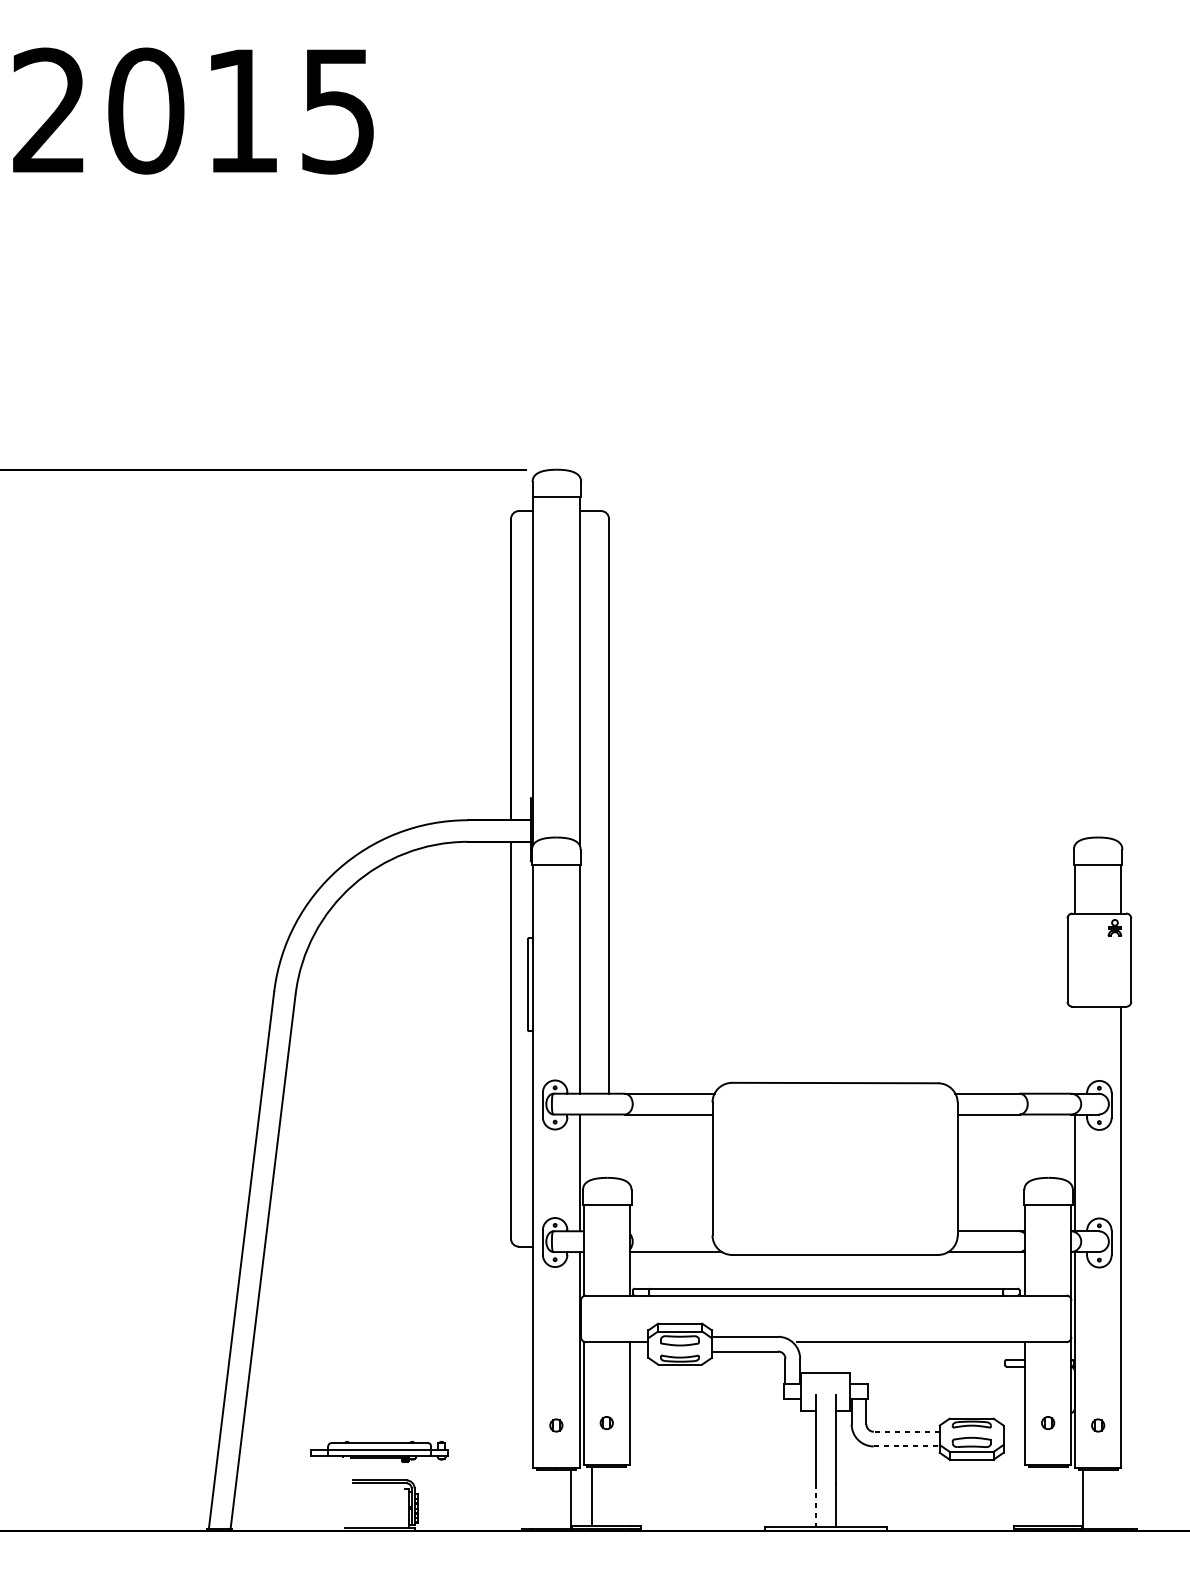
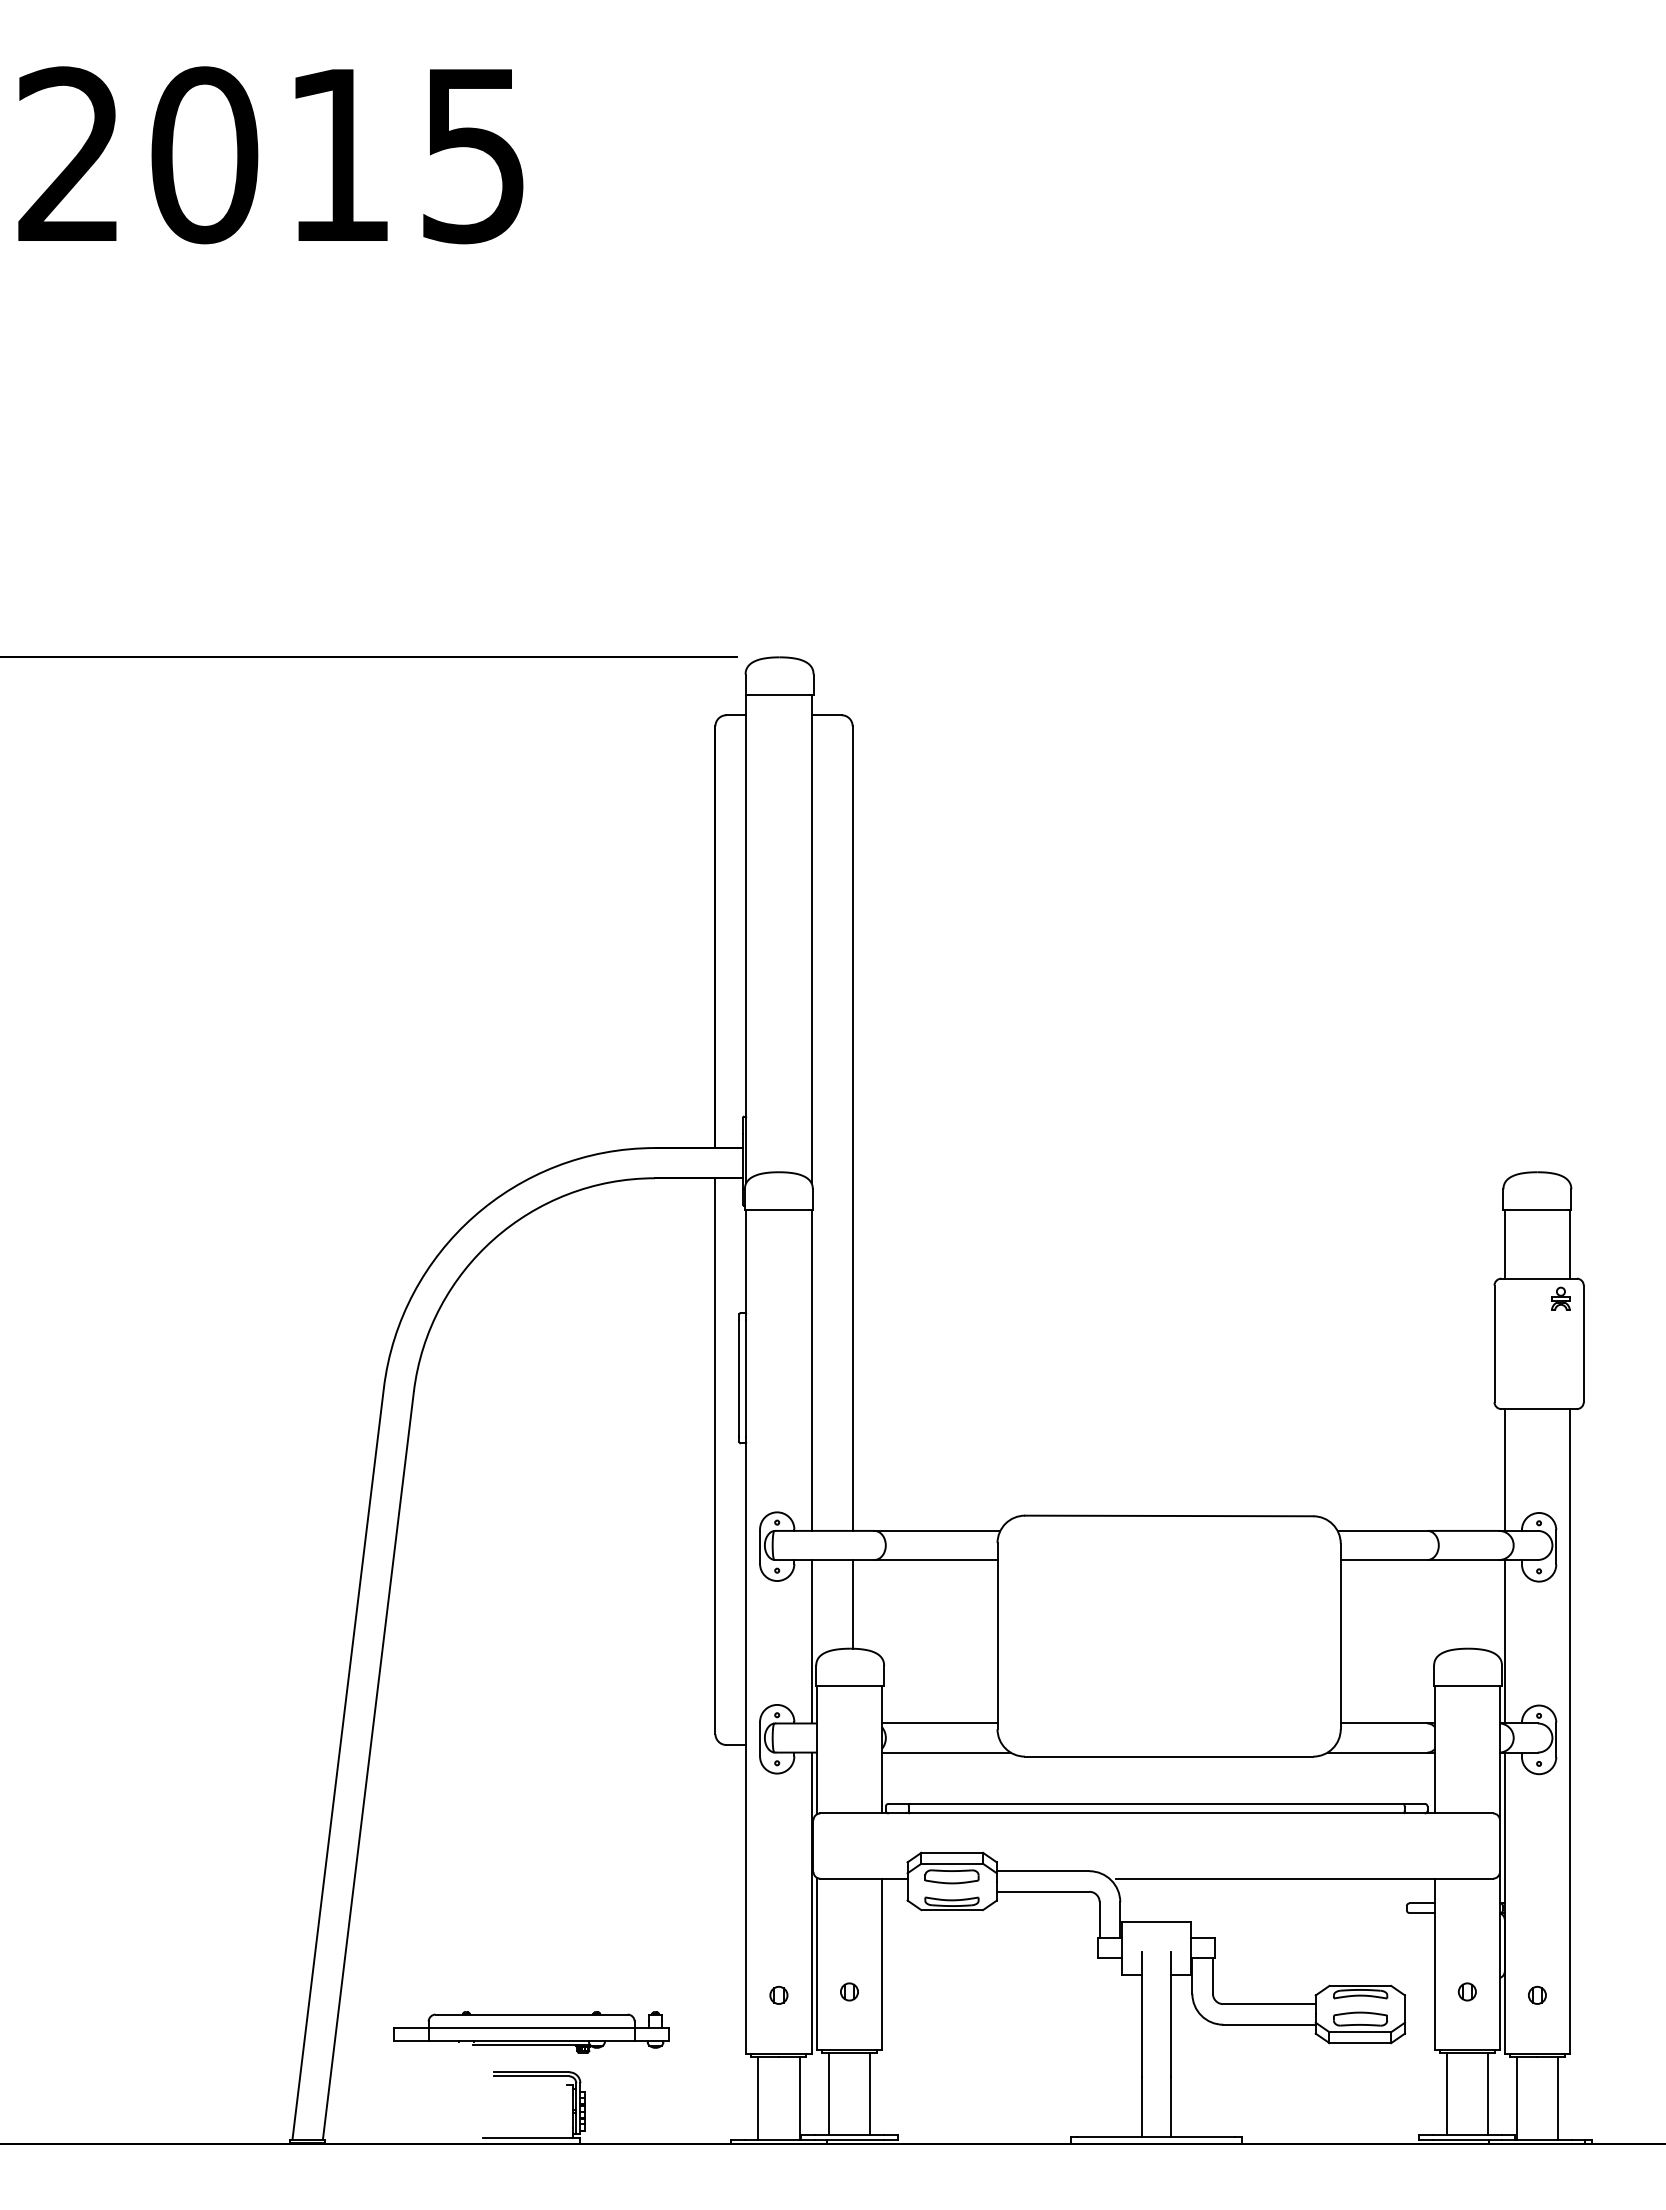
line: (1074, 1049) -> (1504, 1469), added
line: (608, 1146) -> (852, 1604), added
line: (671, 1231) -> (939, 1723), added
line: (906, 1432) -> (1268, 2004), dashed -> solid
line: (906, 1446) -> (1269, 2024), dashed -> solid
part: (379, 1452) -> (531, 2032), size x1.43
line: (621, 1496) -> (870, 2094), added
line: (1033, 1496) -> (1446, 2094), added
line: (1063, 1496) -> (1488, 2094), added
line: (541, 1499) -> (758, 2098), added
line: (1113, 1499) -> (1558, 2098), added
line: (815, 1505) -> (1141, 2107), dashed -> solid

